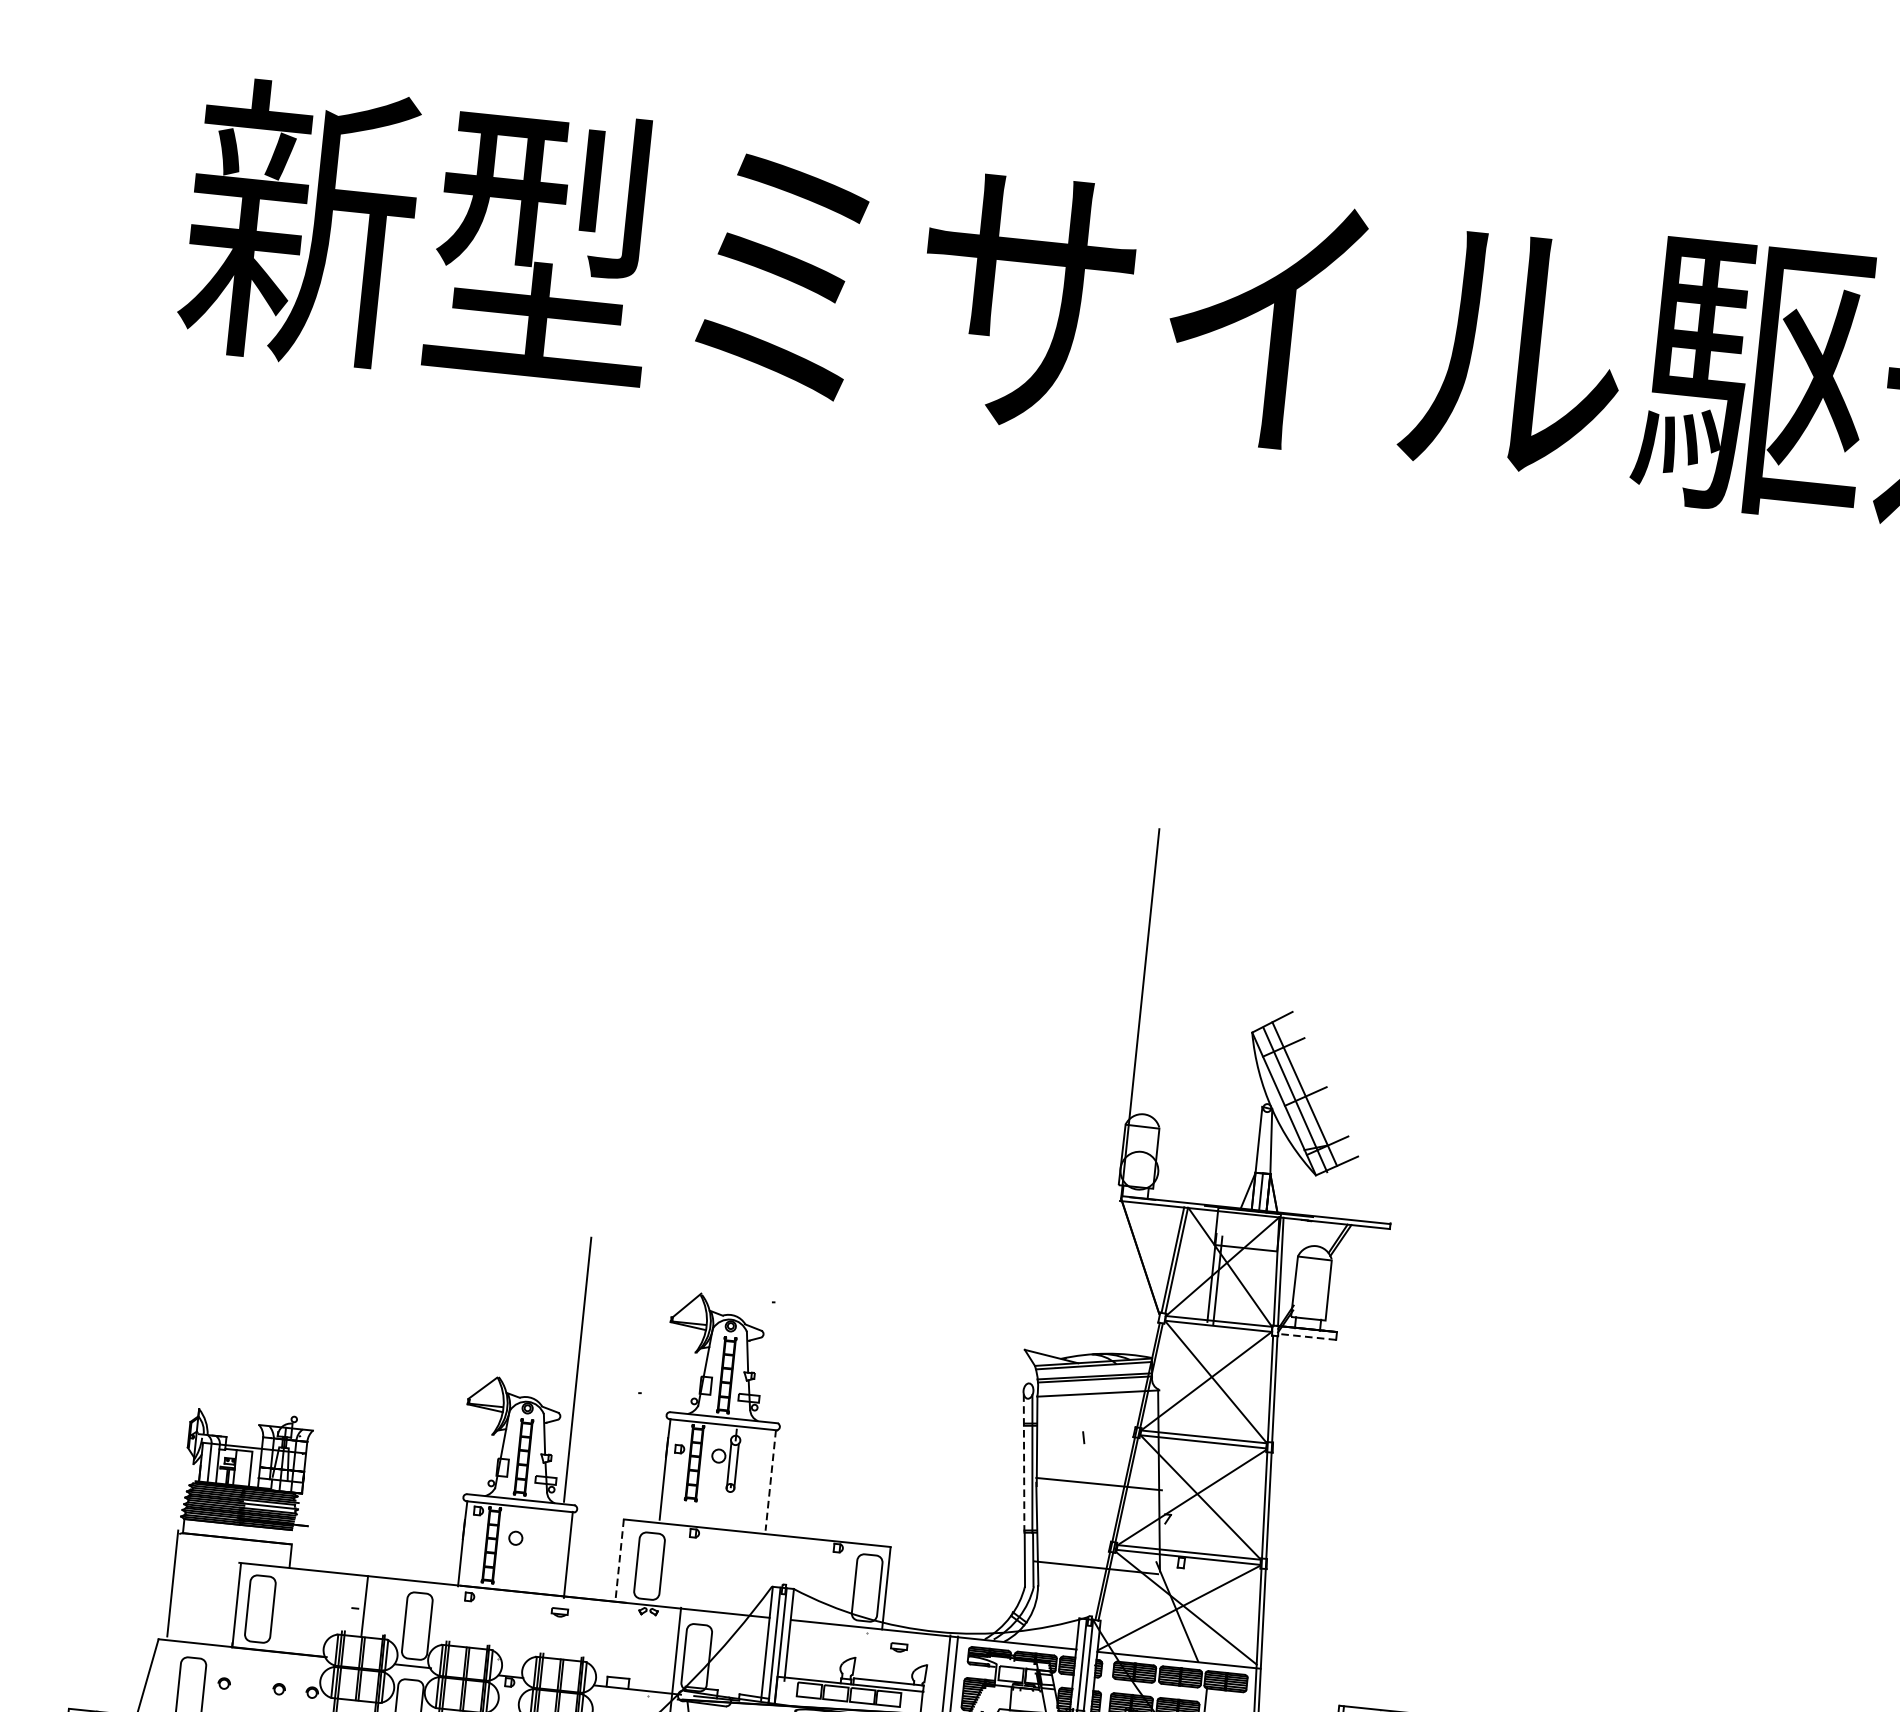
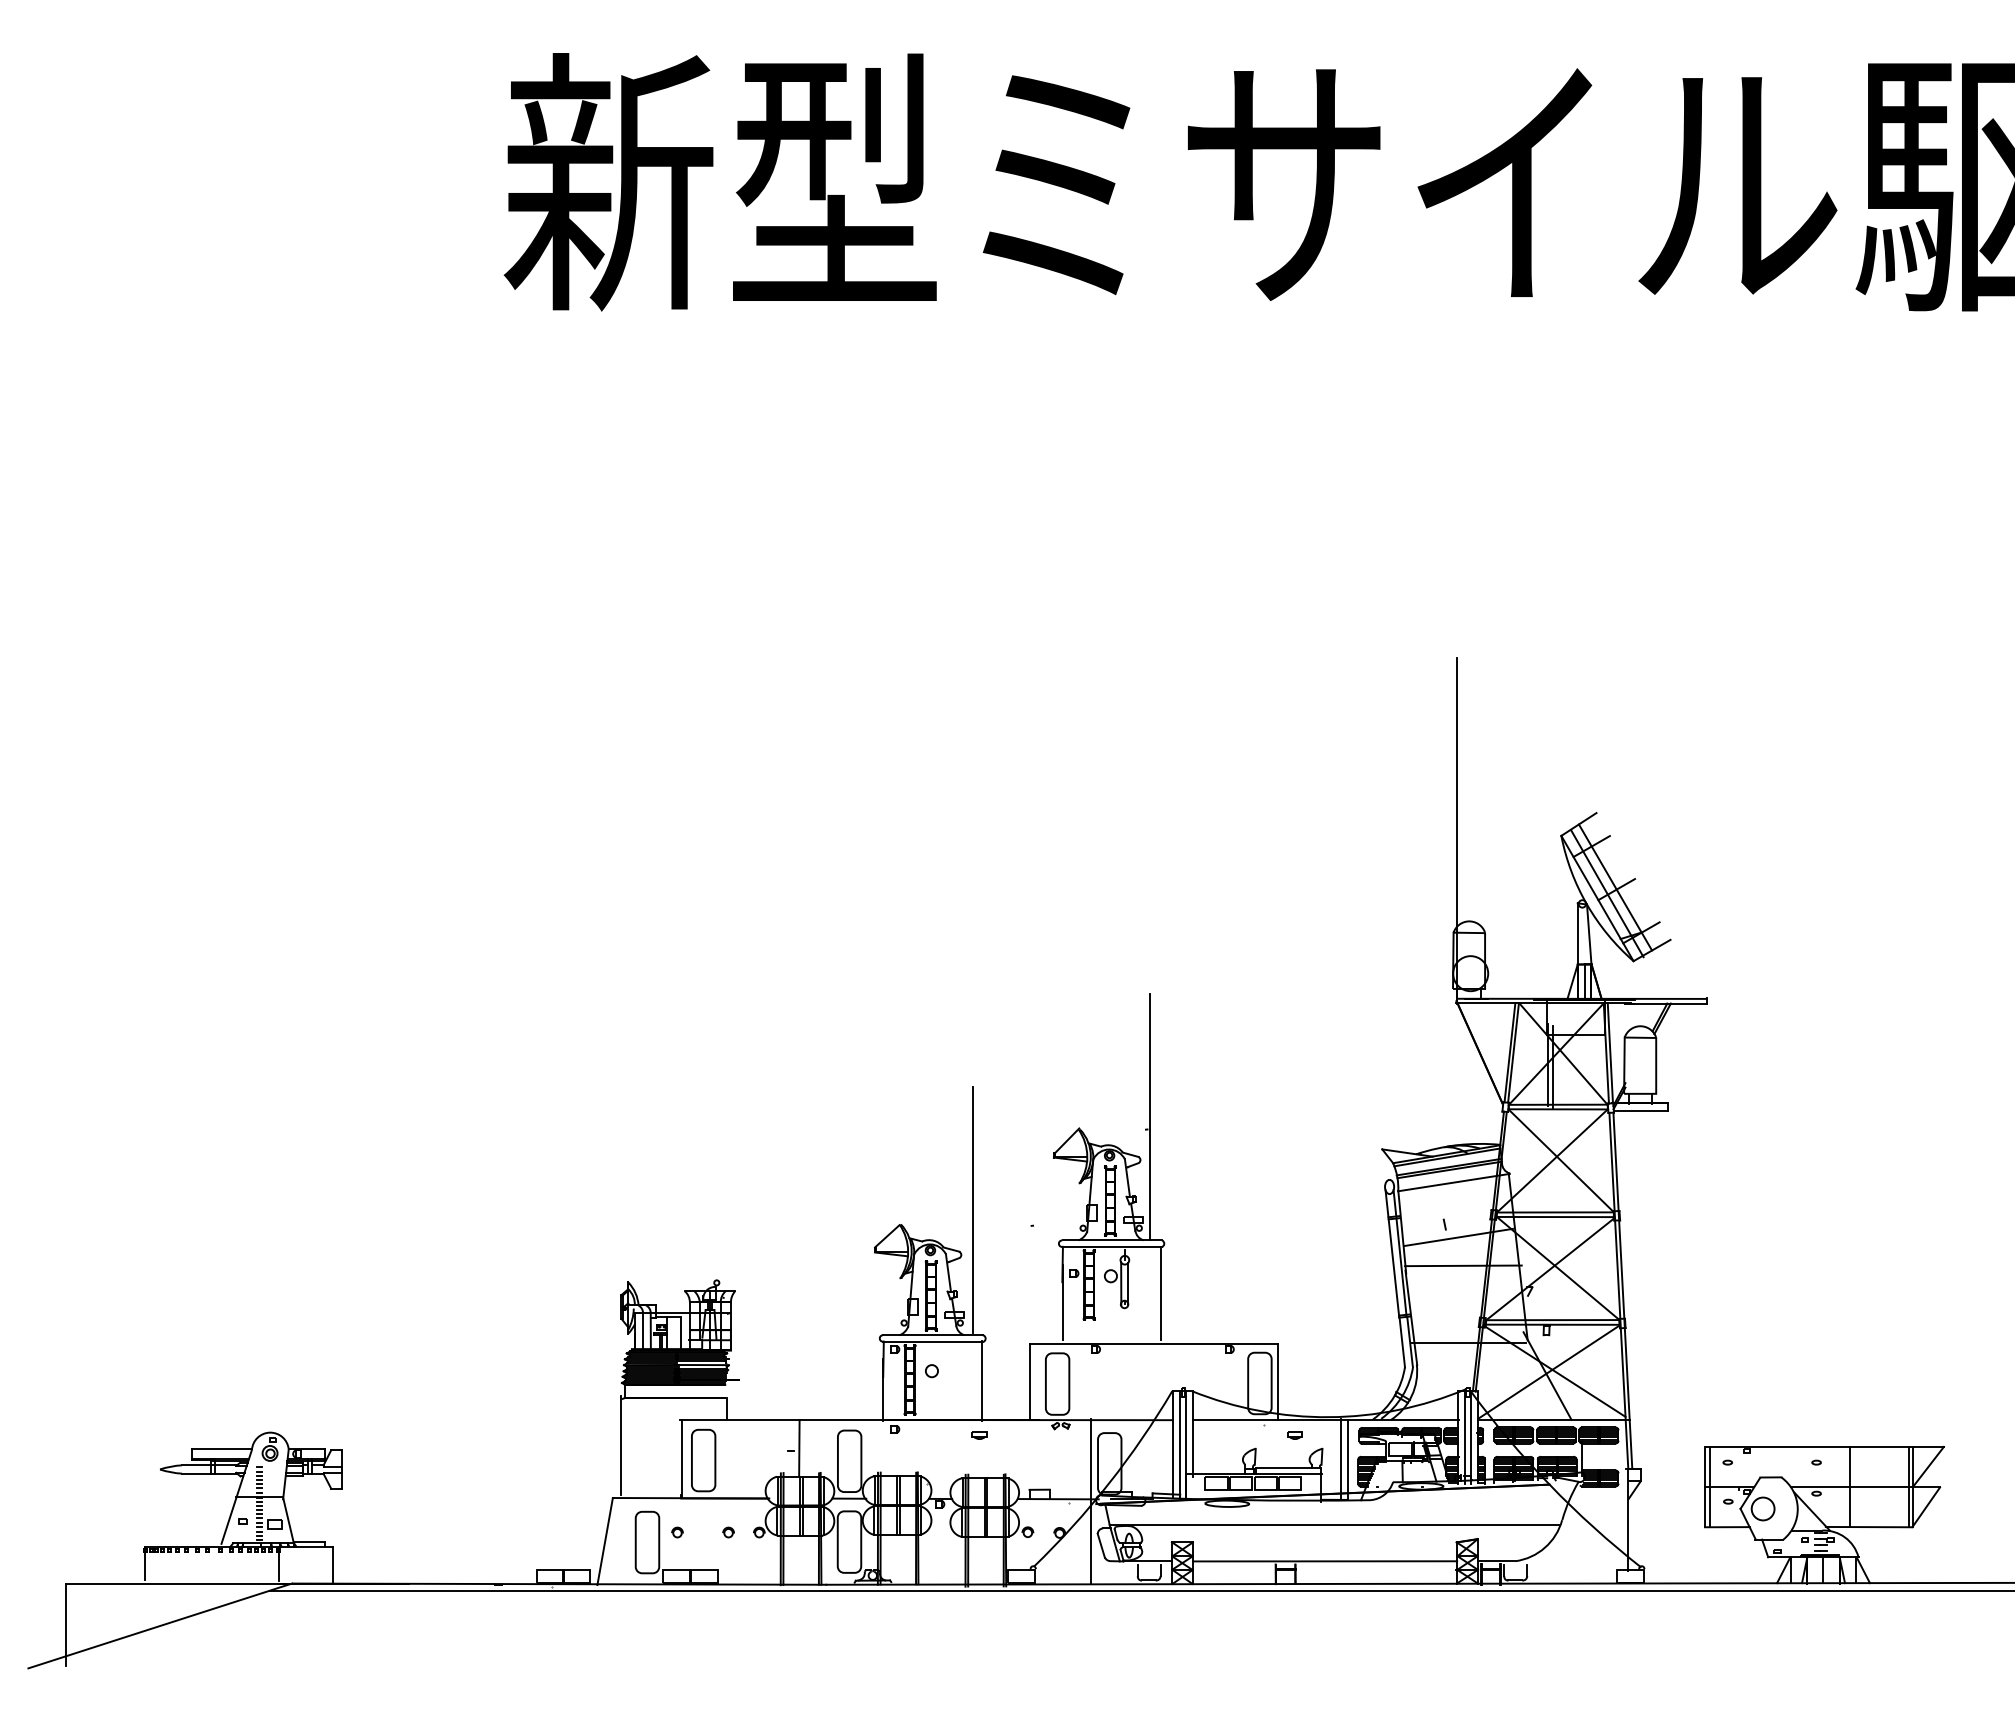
line: (778, 1289) -> (1149, 1117), added
line: (1307, 1336) -> (1641, 1110), dashed -> solid
line: (1097, 1452) -> (1458, 1236), added
line: (1024, 1462) -> (1392, 1253), dashed -> solid
line: (770, 1480) -> (1160, 1293), dashed -> solid
line: (619, 1561) -> (1029, 1382), dashed -> solid

